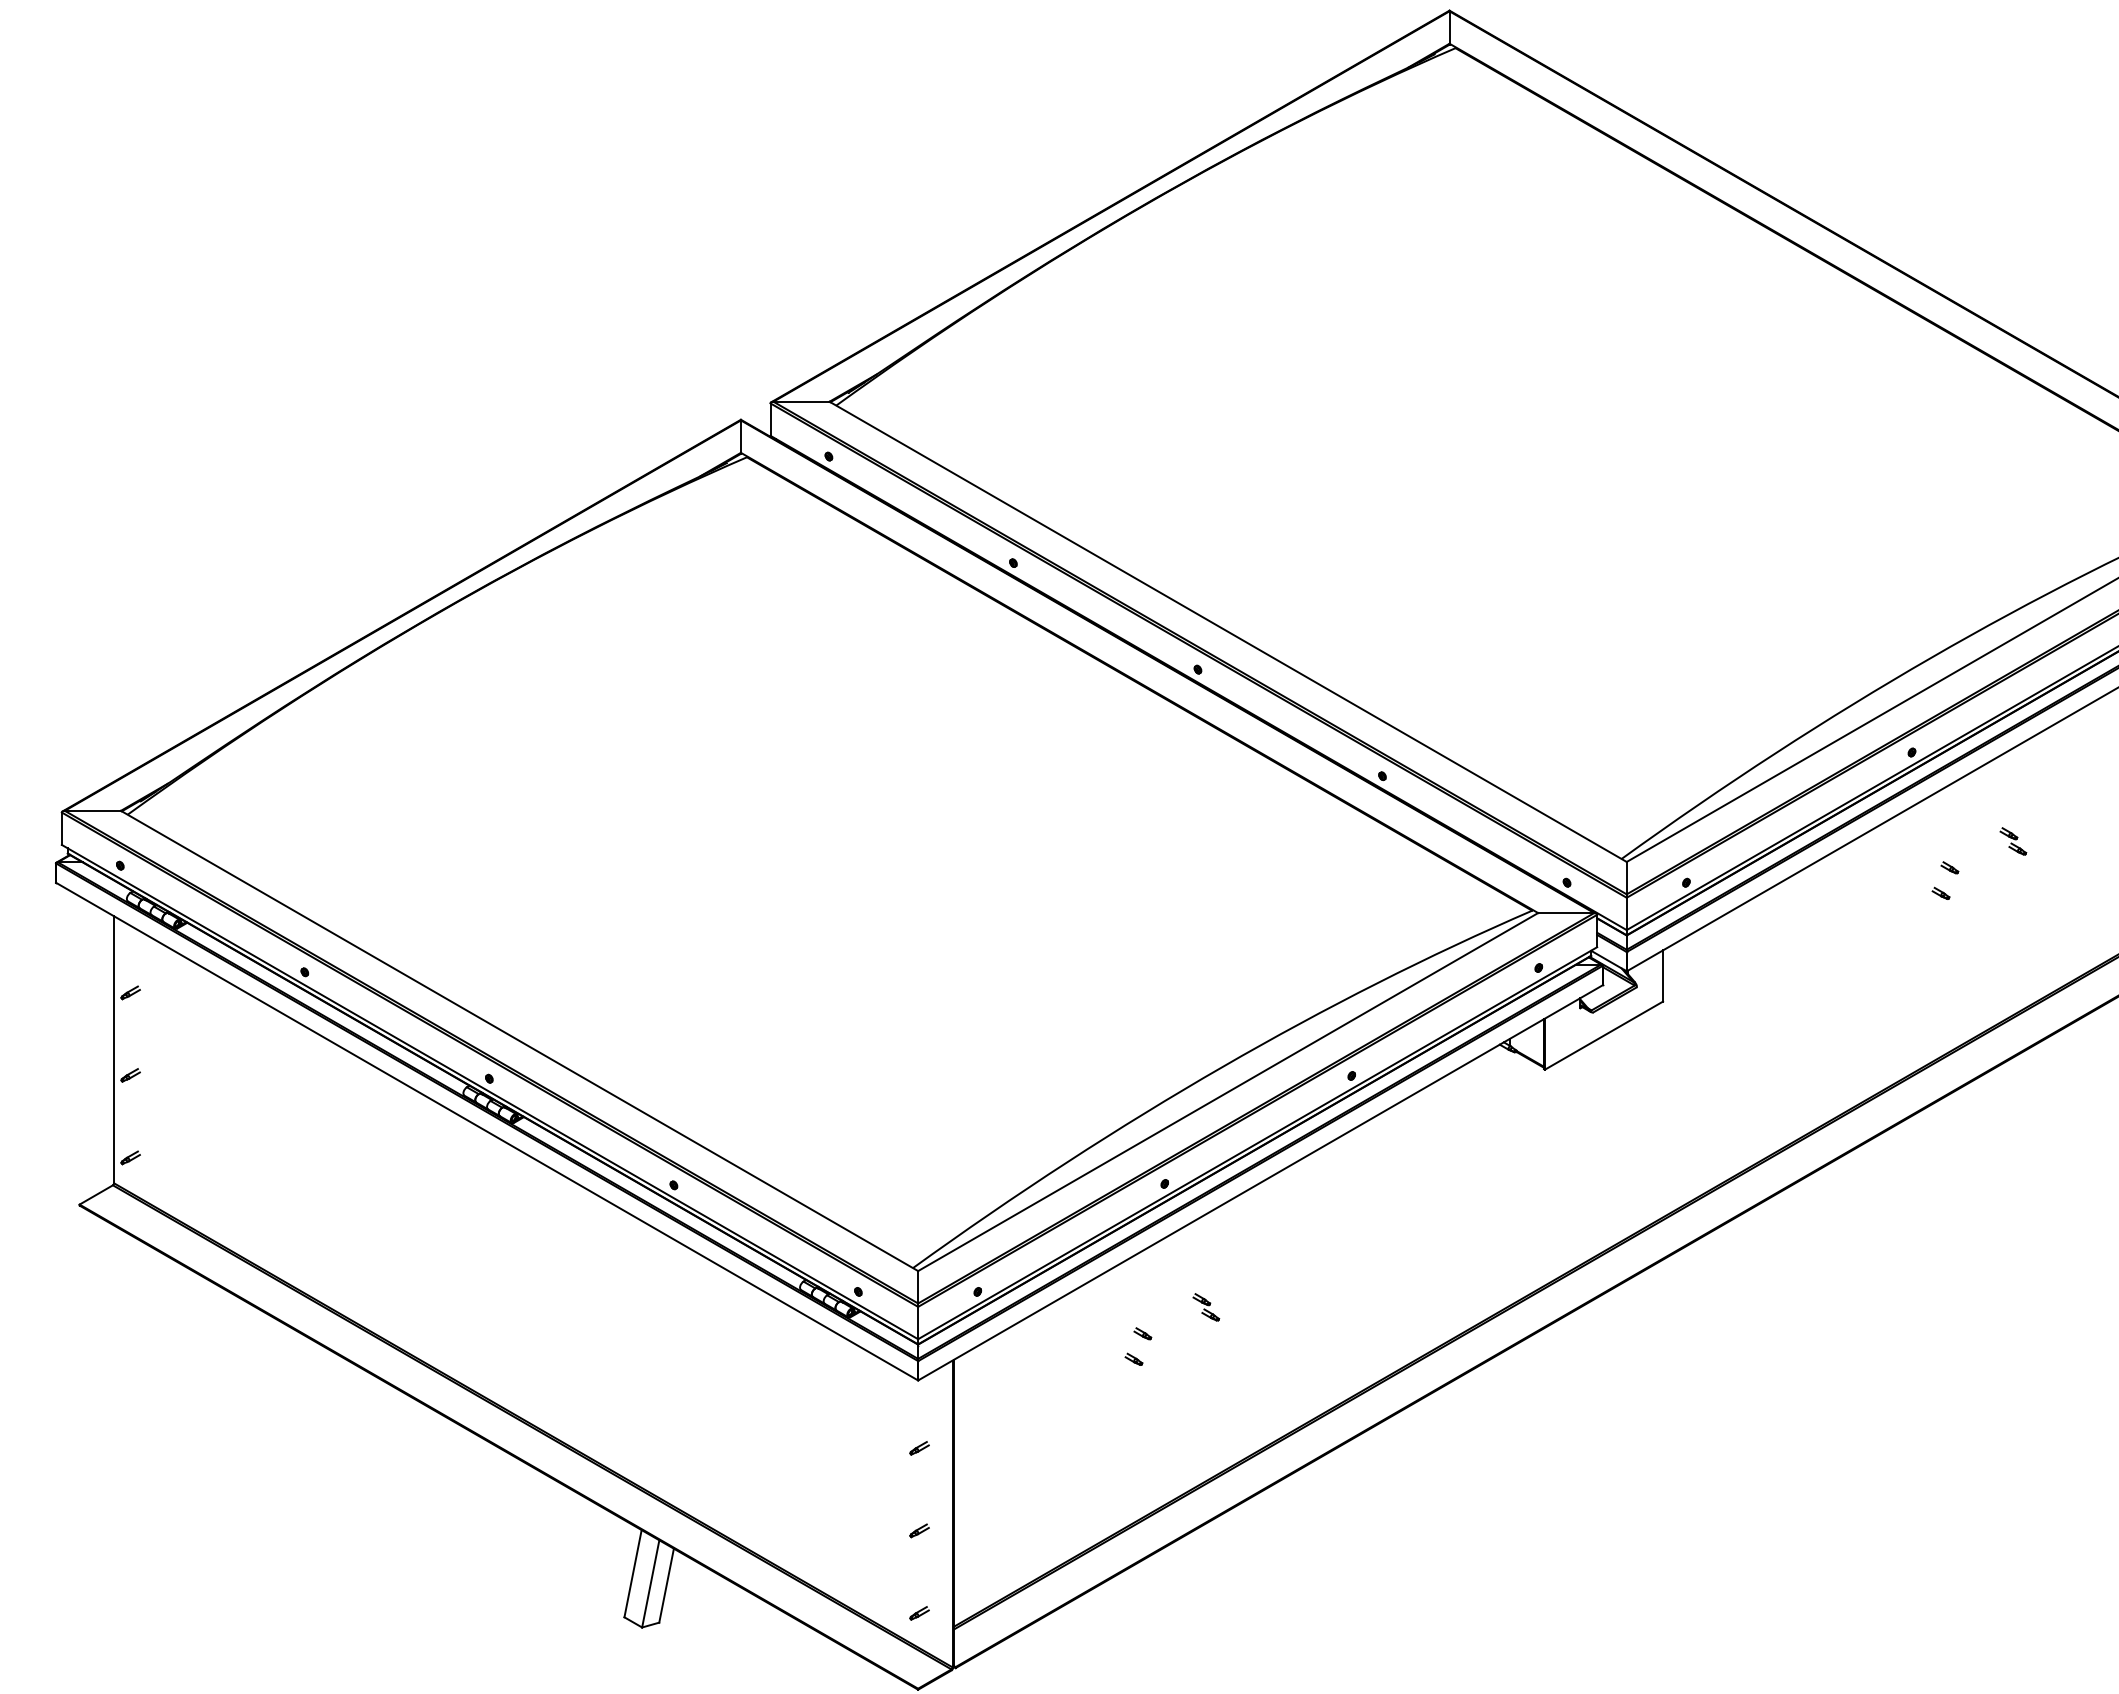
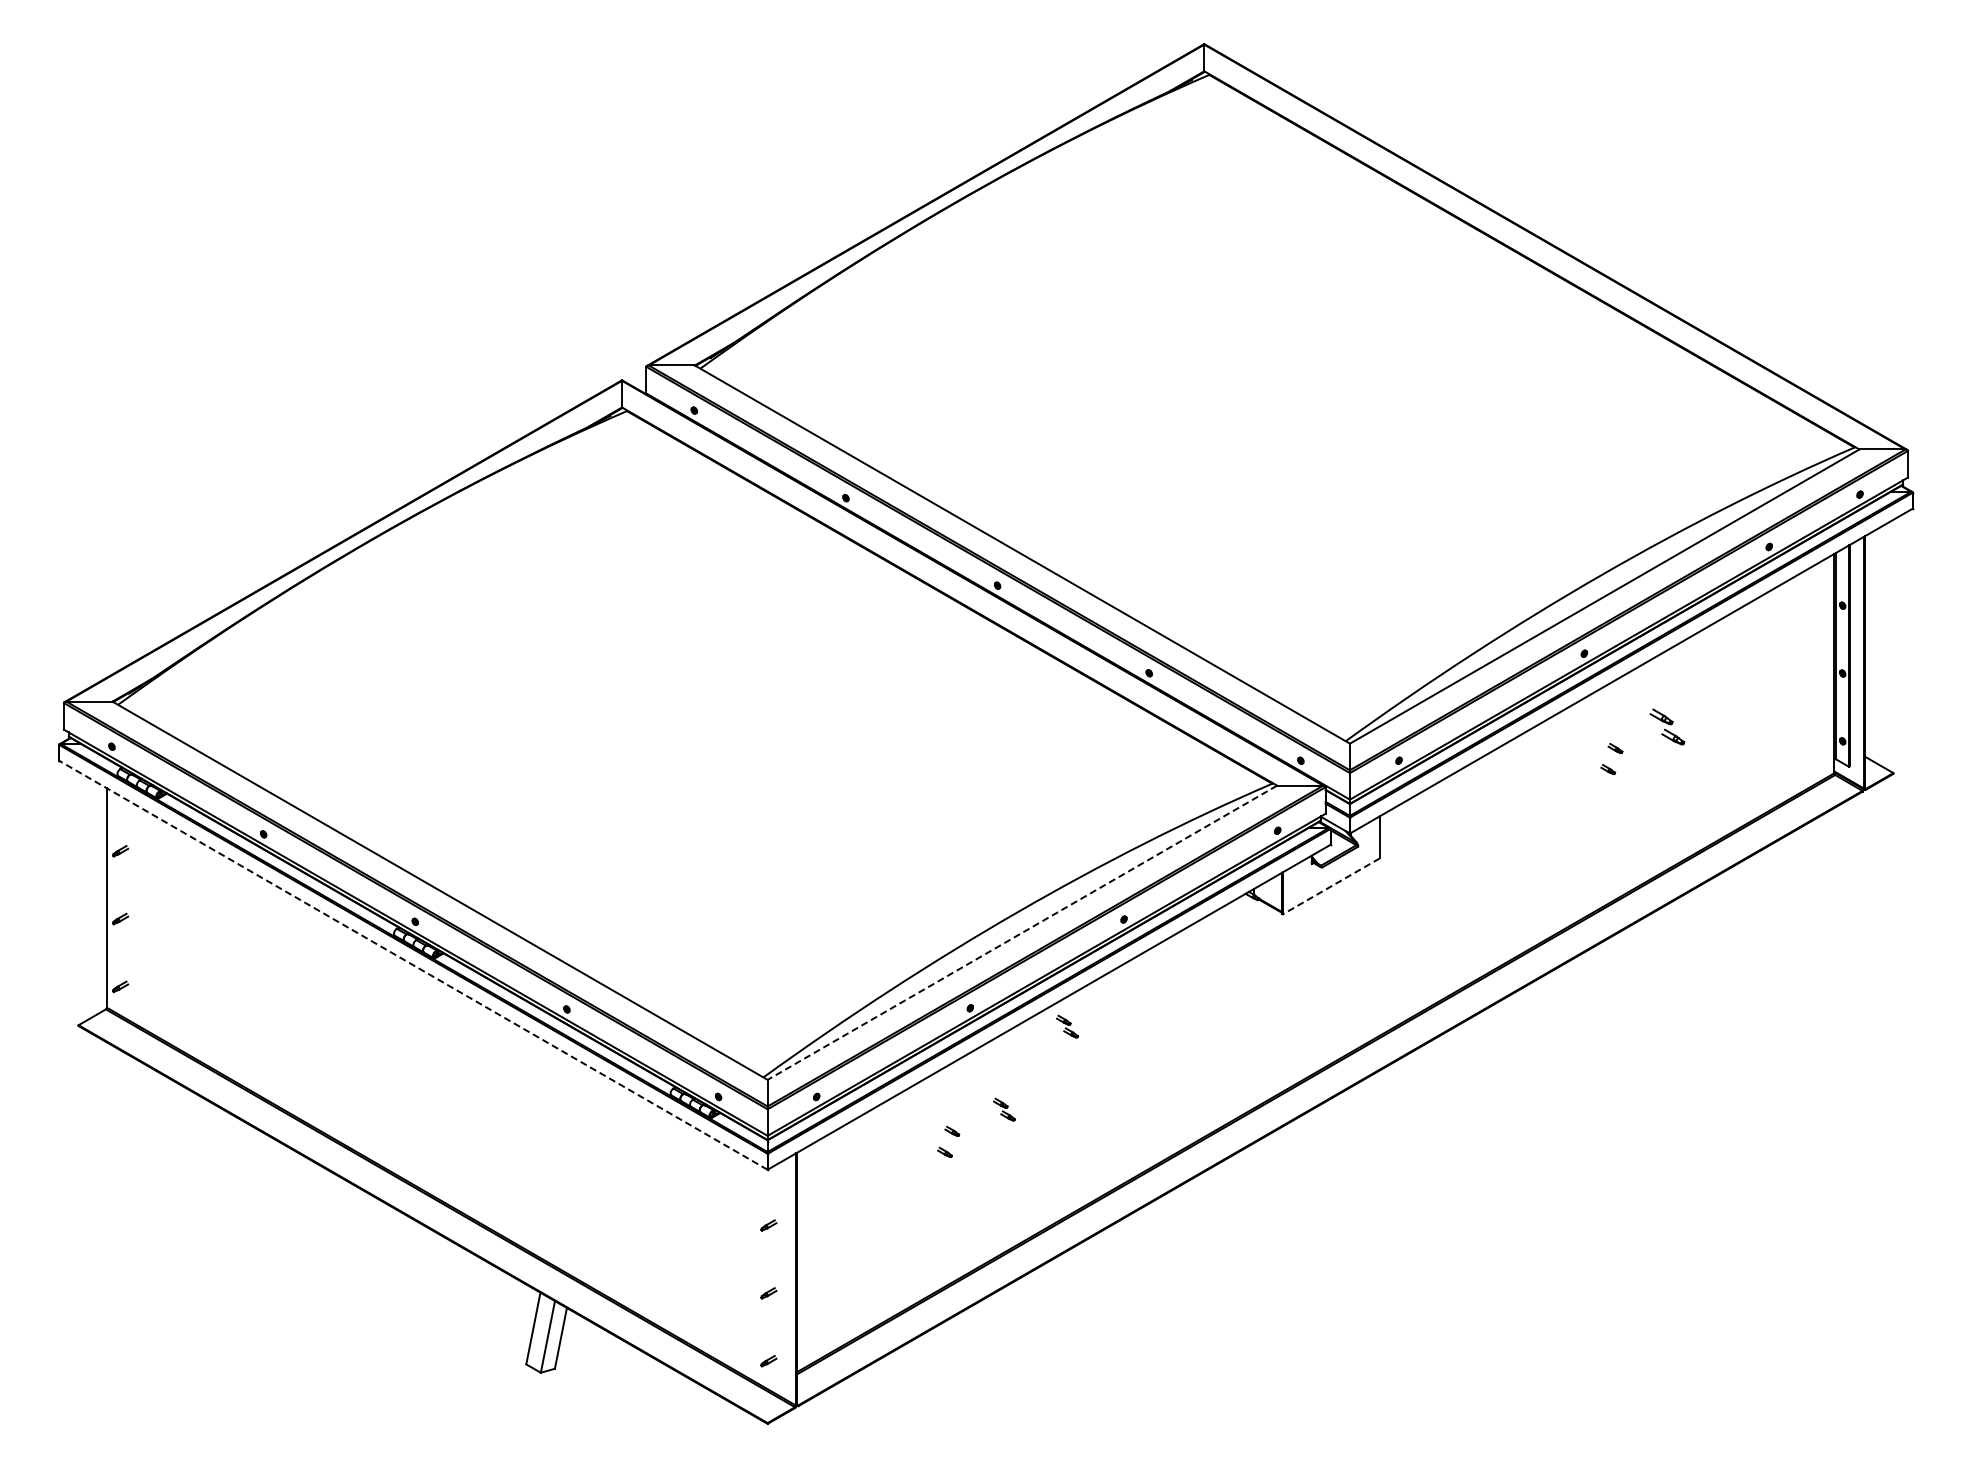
part: (2013, 841) -> (1667, 726), size x1.6
line: (1603, 1035) -> (1330, 886), solid -> dashed
line: (1227, 1092) -> (1021, 933), solid -> dashed
line: (485, 1131) -> (412, 965), solid -> dashed
part: (1283, 1206) -> (1067, 1026), added

